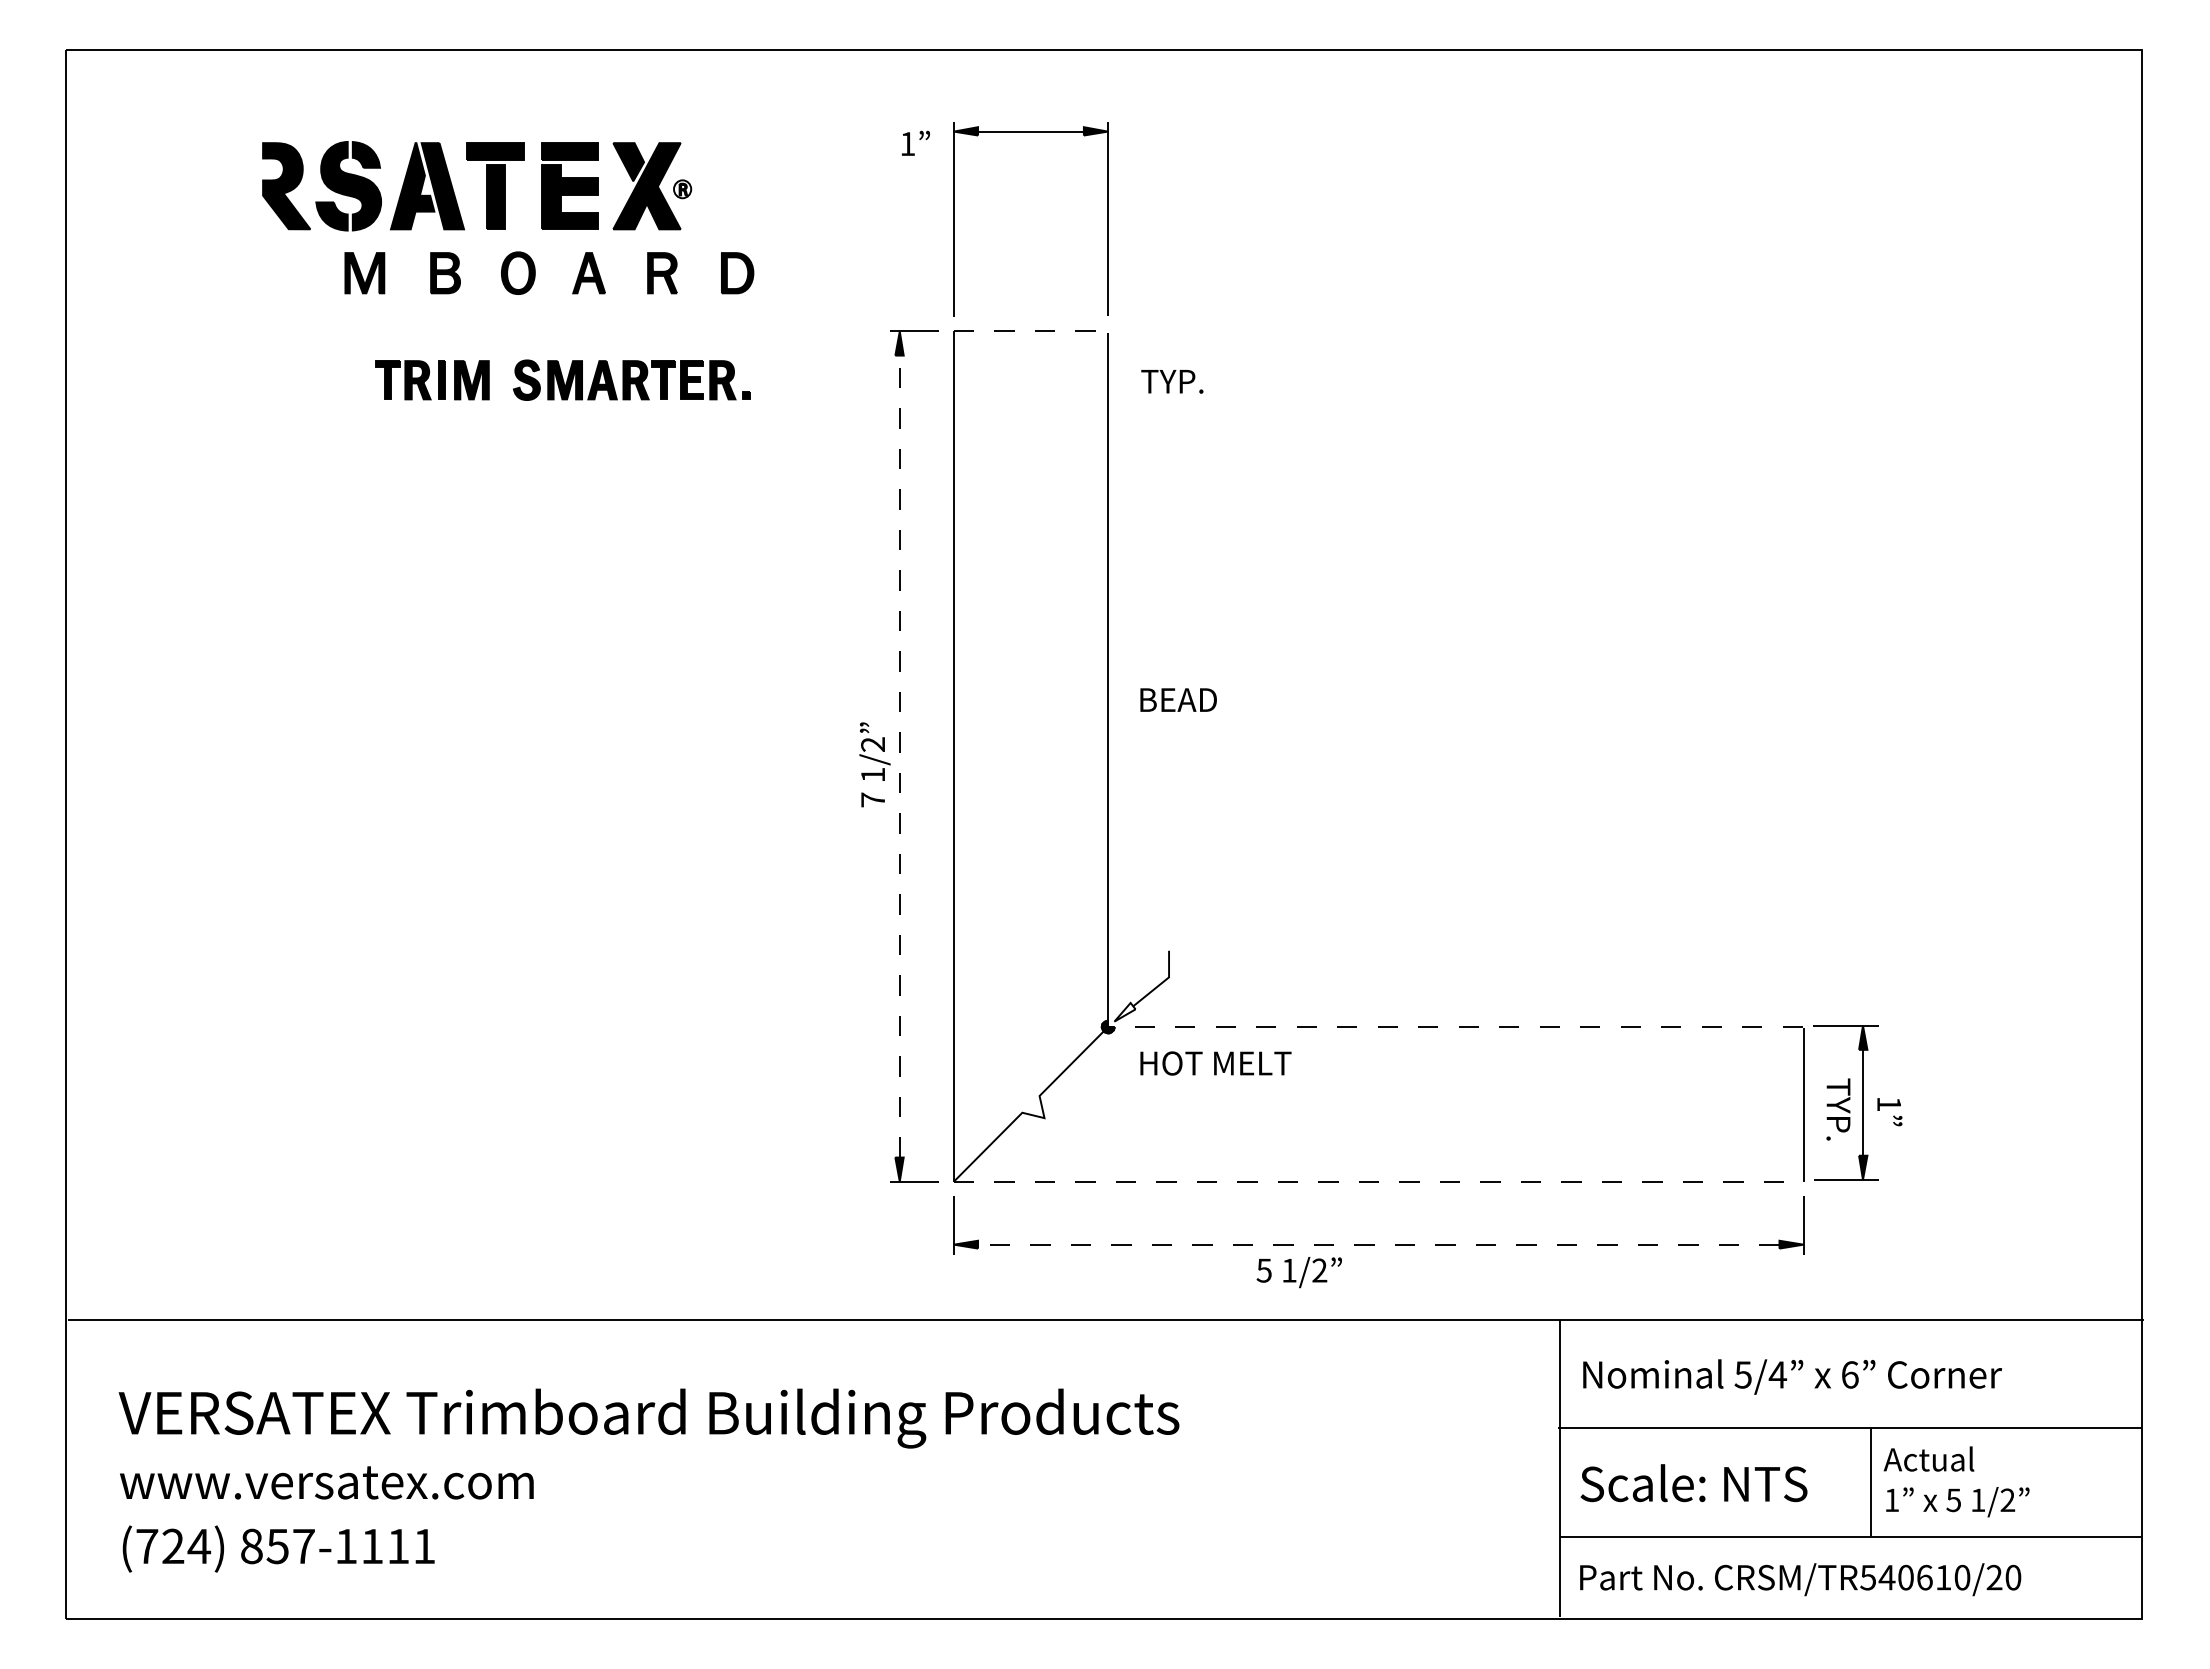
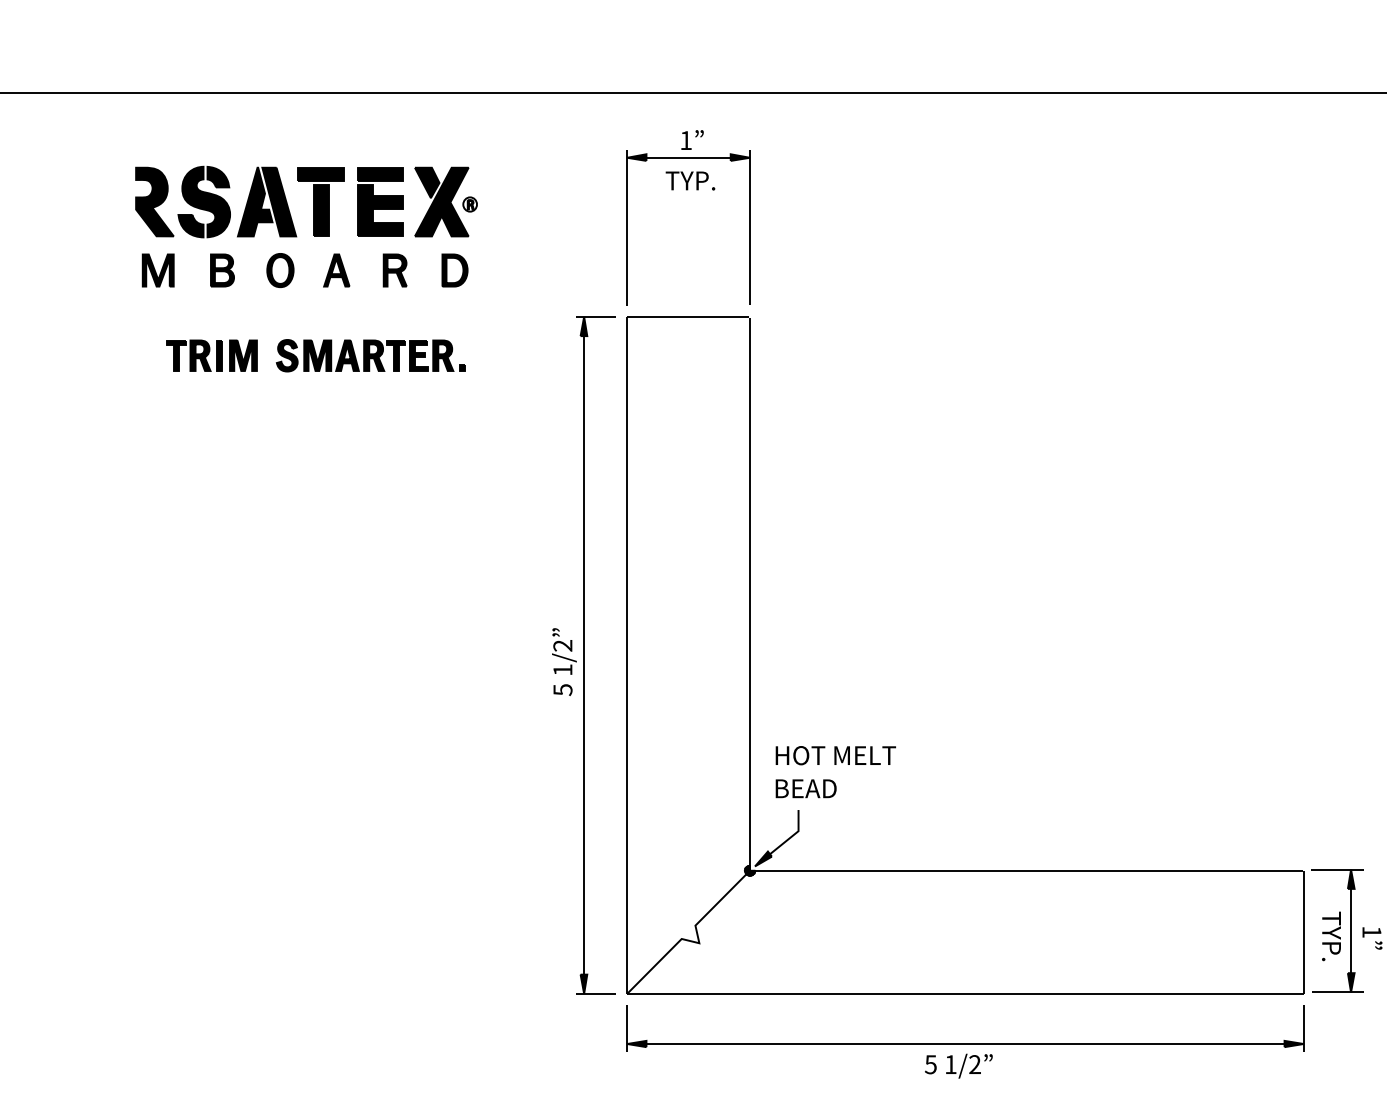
text: (915, 142) -> (692, 139), moved
part: (486, 186) -> (314, 202), moved
line: (1030, 331) -> (688, 316), dashed -> solid
text: (1172, 381) -> (690, 180), moved
text: (1178, 699) -> (806, 788), moved
line: (899, 756) -> (583, 655), dashed -> solid
text: (873, 799) -> (563, 689), 7 -> 5
fill: (1124, 1011) -> (763, 858), added
line: (1454, 1027) -> (1025, 871), dashed -> solid
text: (1215, 1063) -> (835, 755), moved
line: (1378, 1181) -> (965, 993), dashed -> solid
line: (1378, 1244) -> (965, 1043), dashed -> solid
text: (1298, 1272) -> (958, 1066), moved

